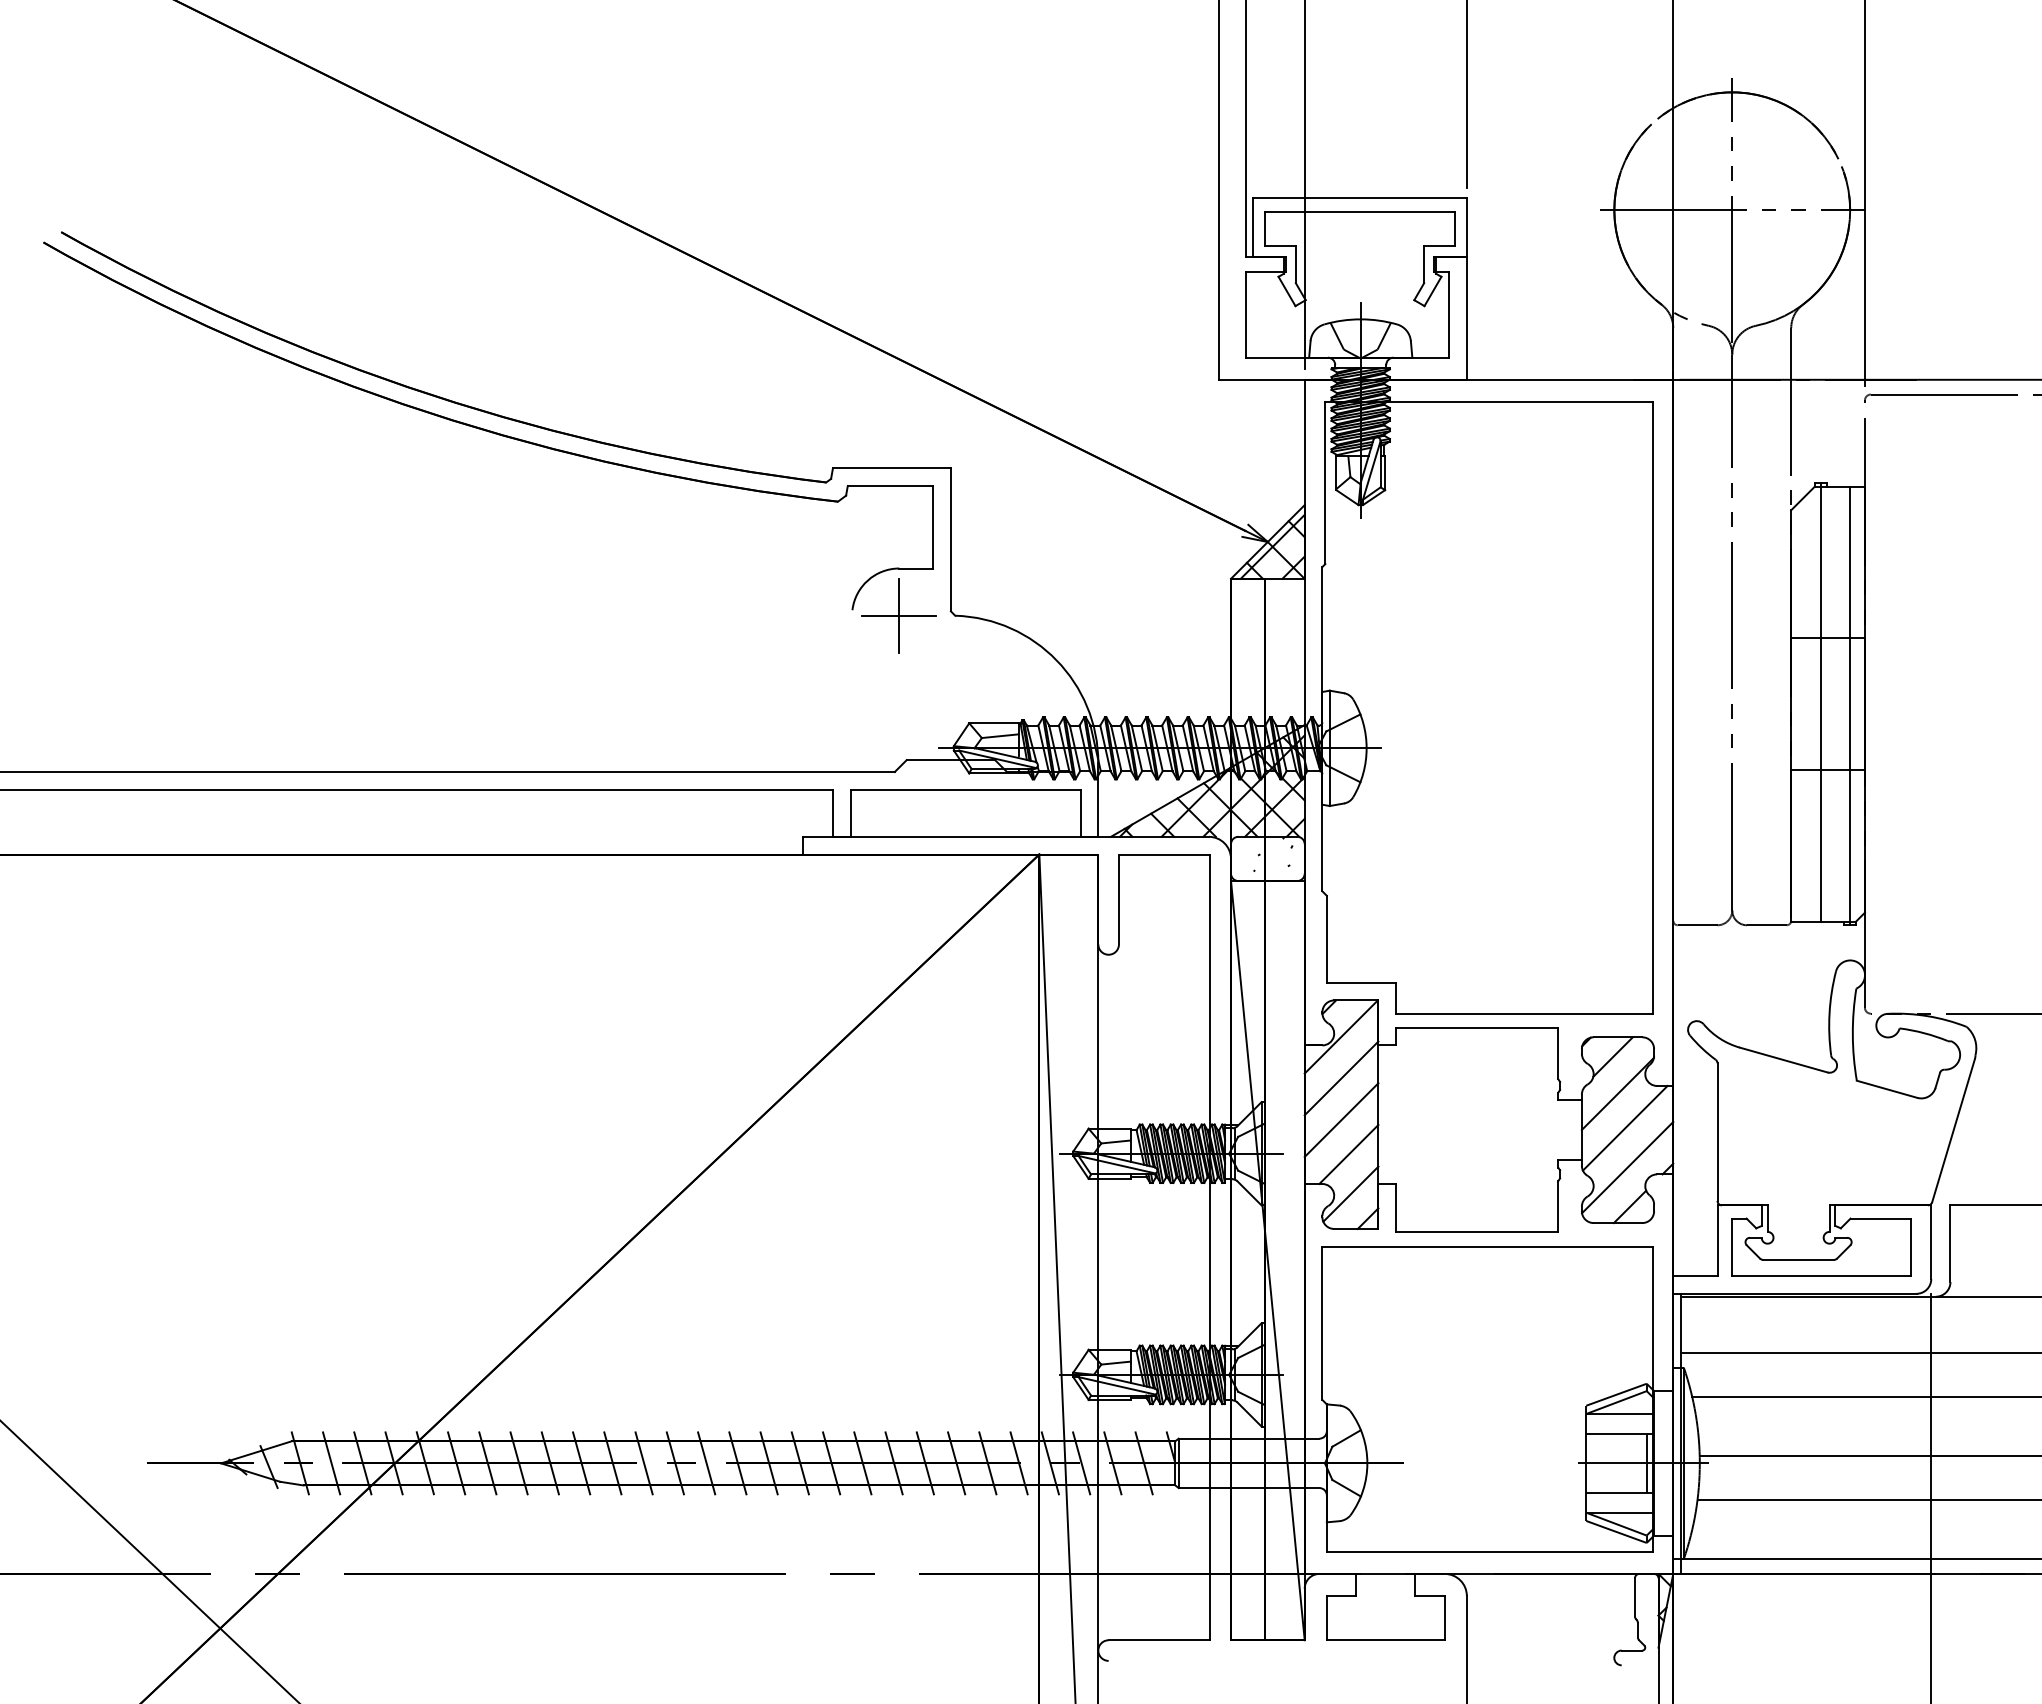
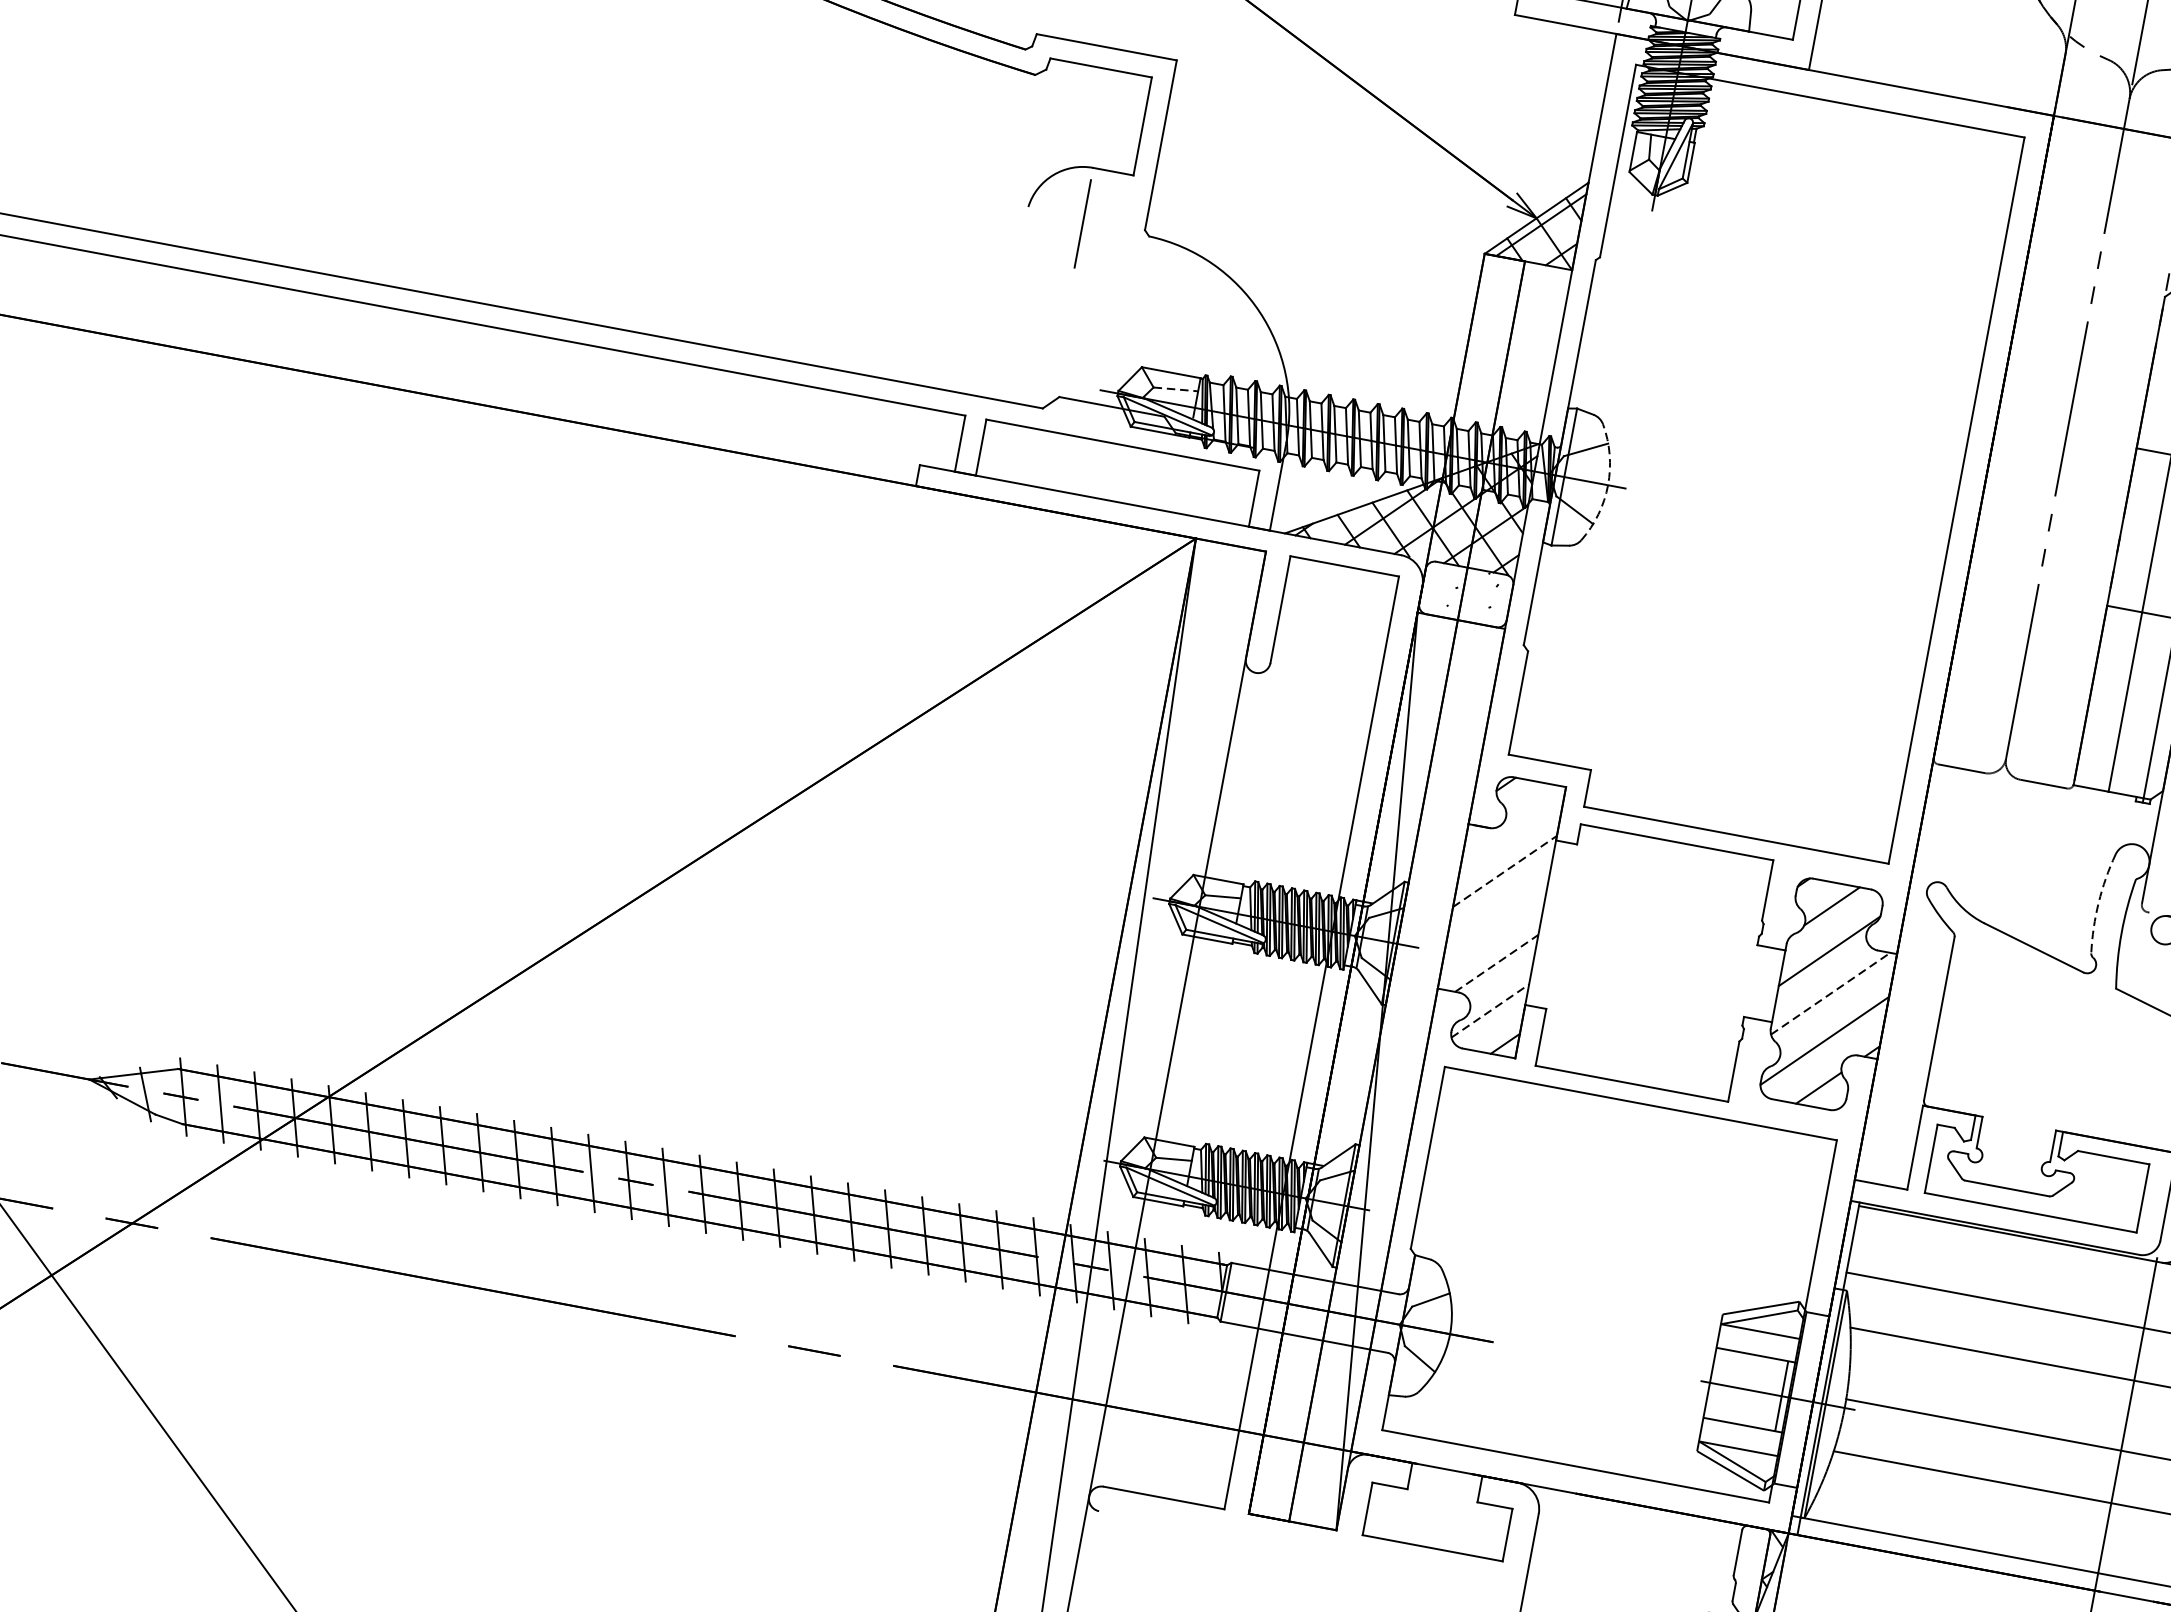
line: (899, 615) -> (1083, 223), removed
line: (1000, 736) -> (1176, 389), solid -> dashed
arc: (1366, 748) -> (1607, 485), solid -> dashed
arc: (1829, 1013) -> (2098, 902), solid -> dashed
line: (1340, 1037) -> (1512, 822), removed
line: (1341, 1078) -> (1504, 871), solid -> dashed
line: (1341, 1119) -> (1495, 920), removed
line: (1625, 1128) -> (1830, 994), solid -> dashed
line: (1348, 1154) -> (1496, 963), solid -> dashed
line: (1350, 1194) -> (1489, 1011), solid -> dashed

